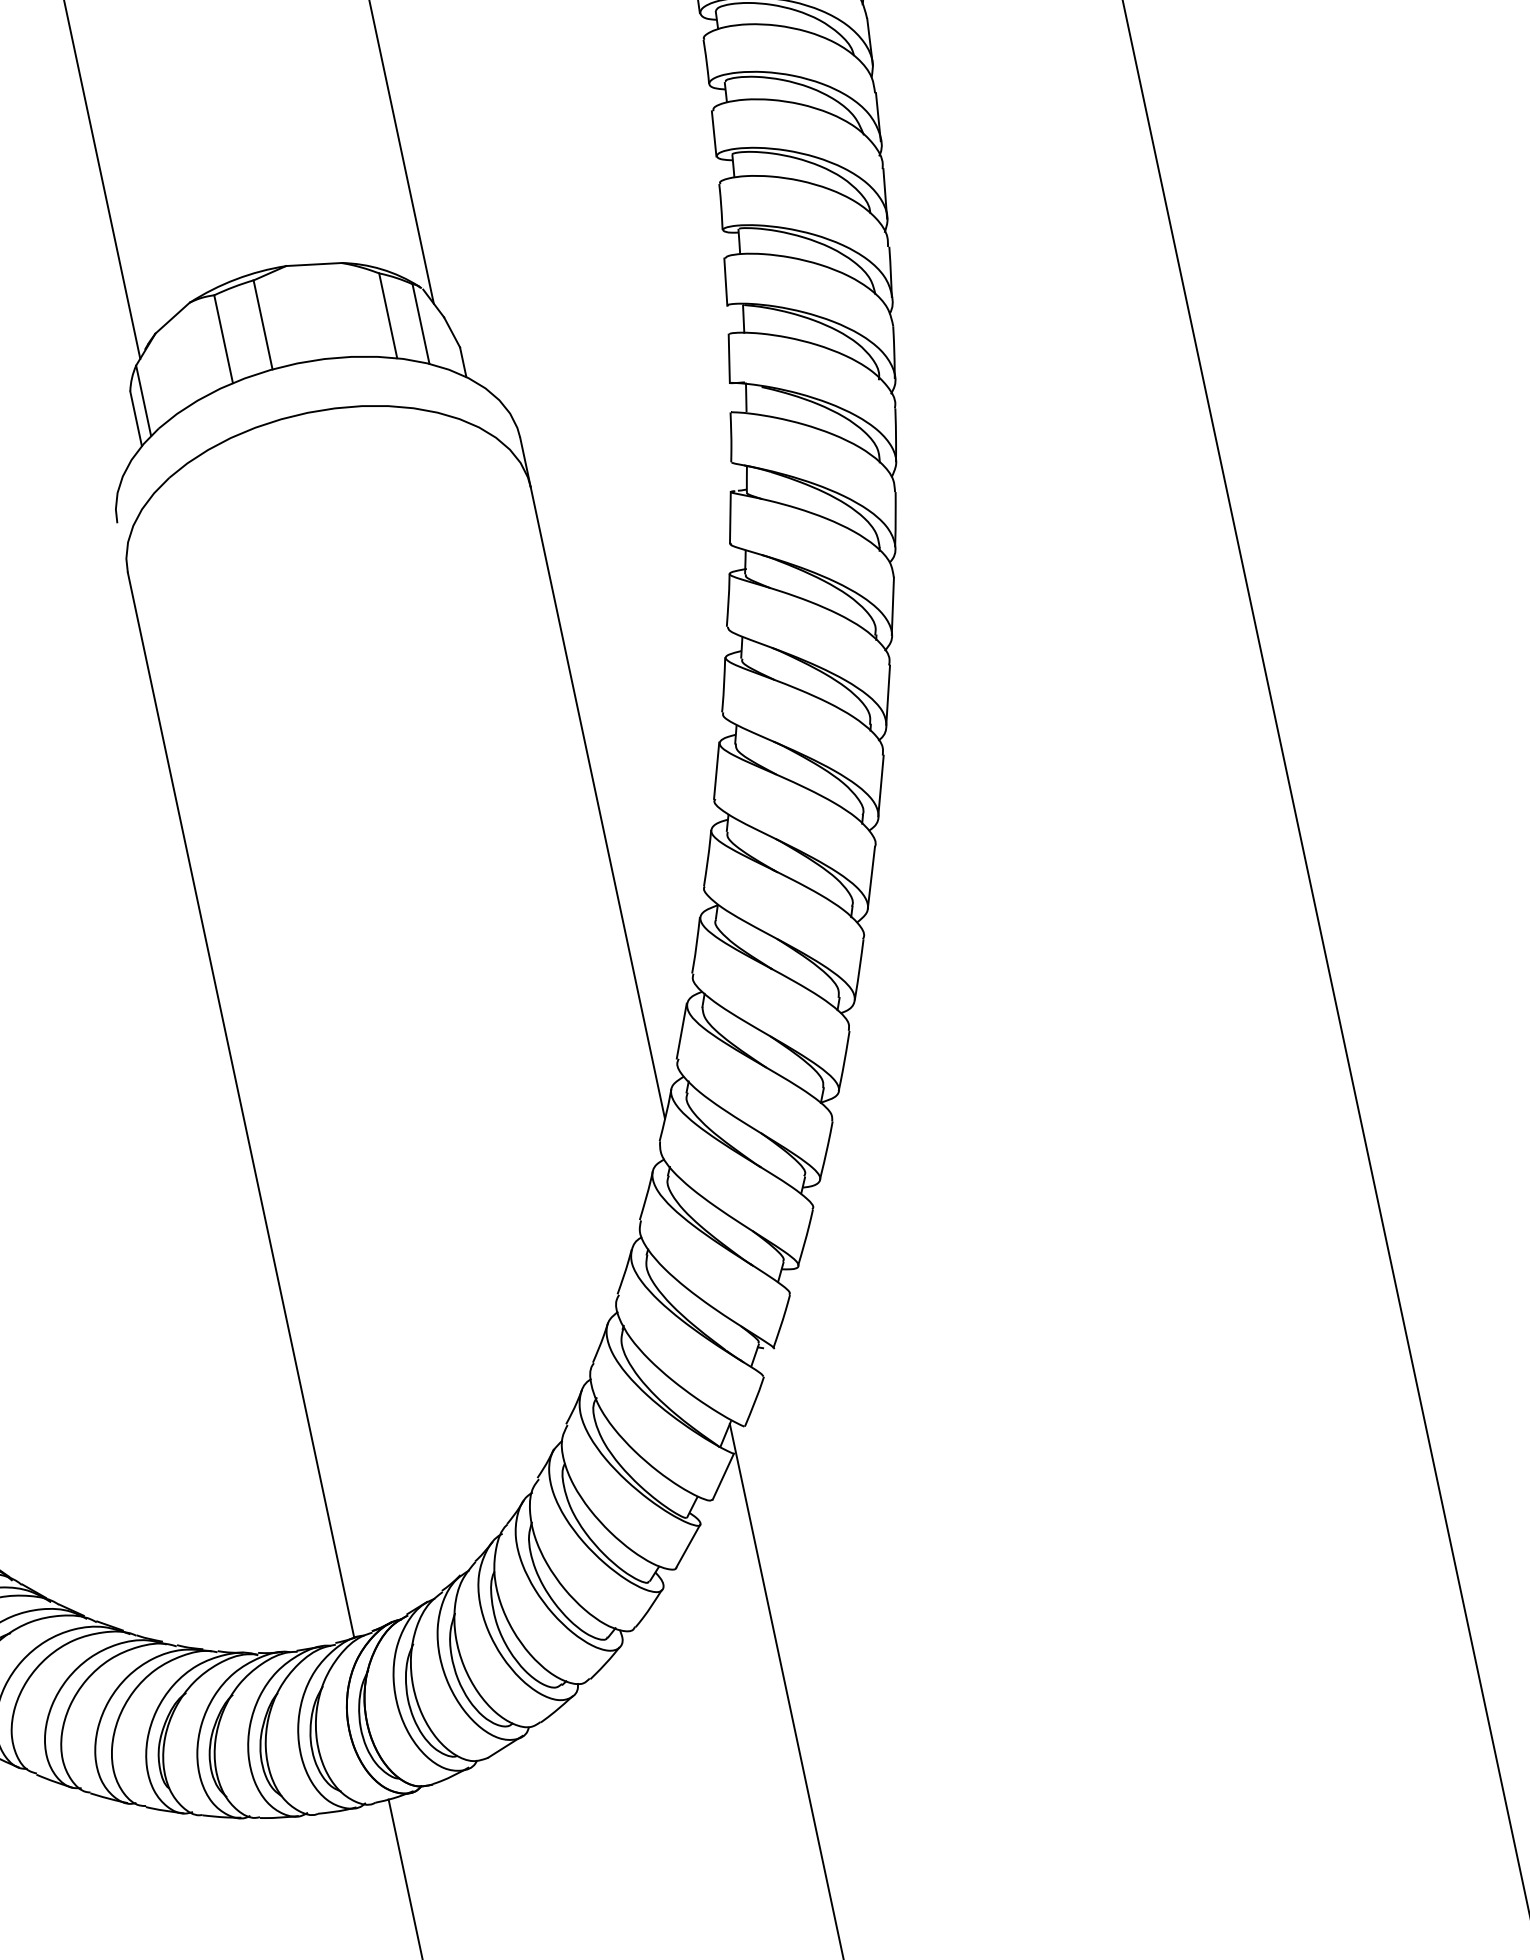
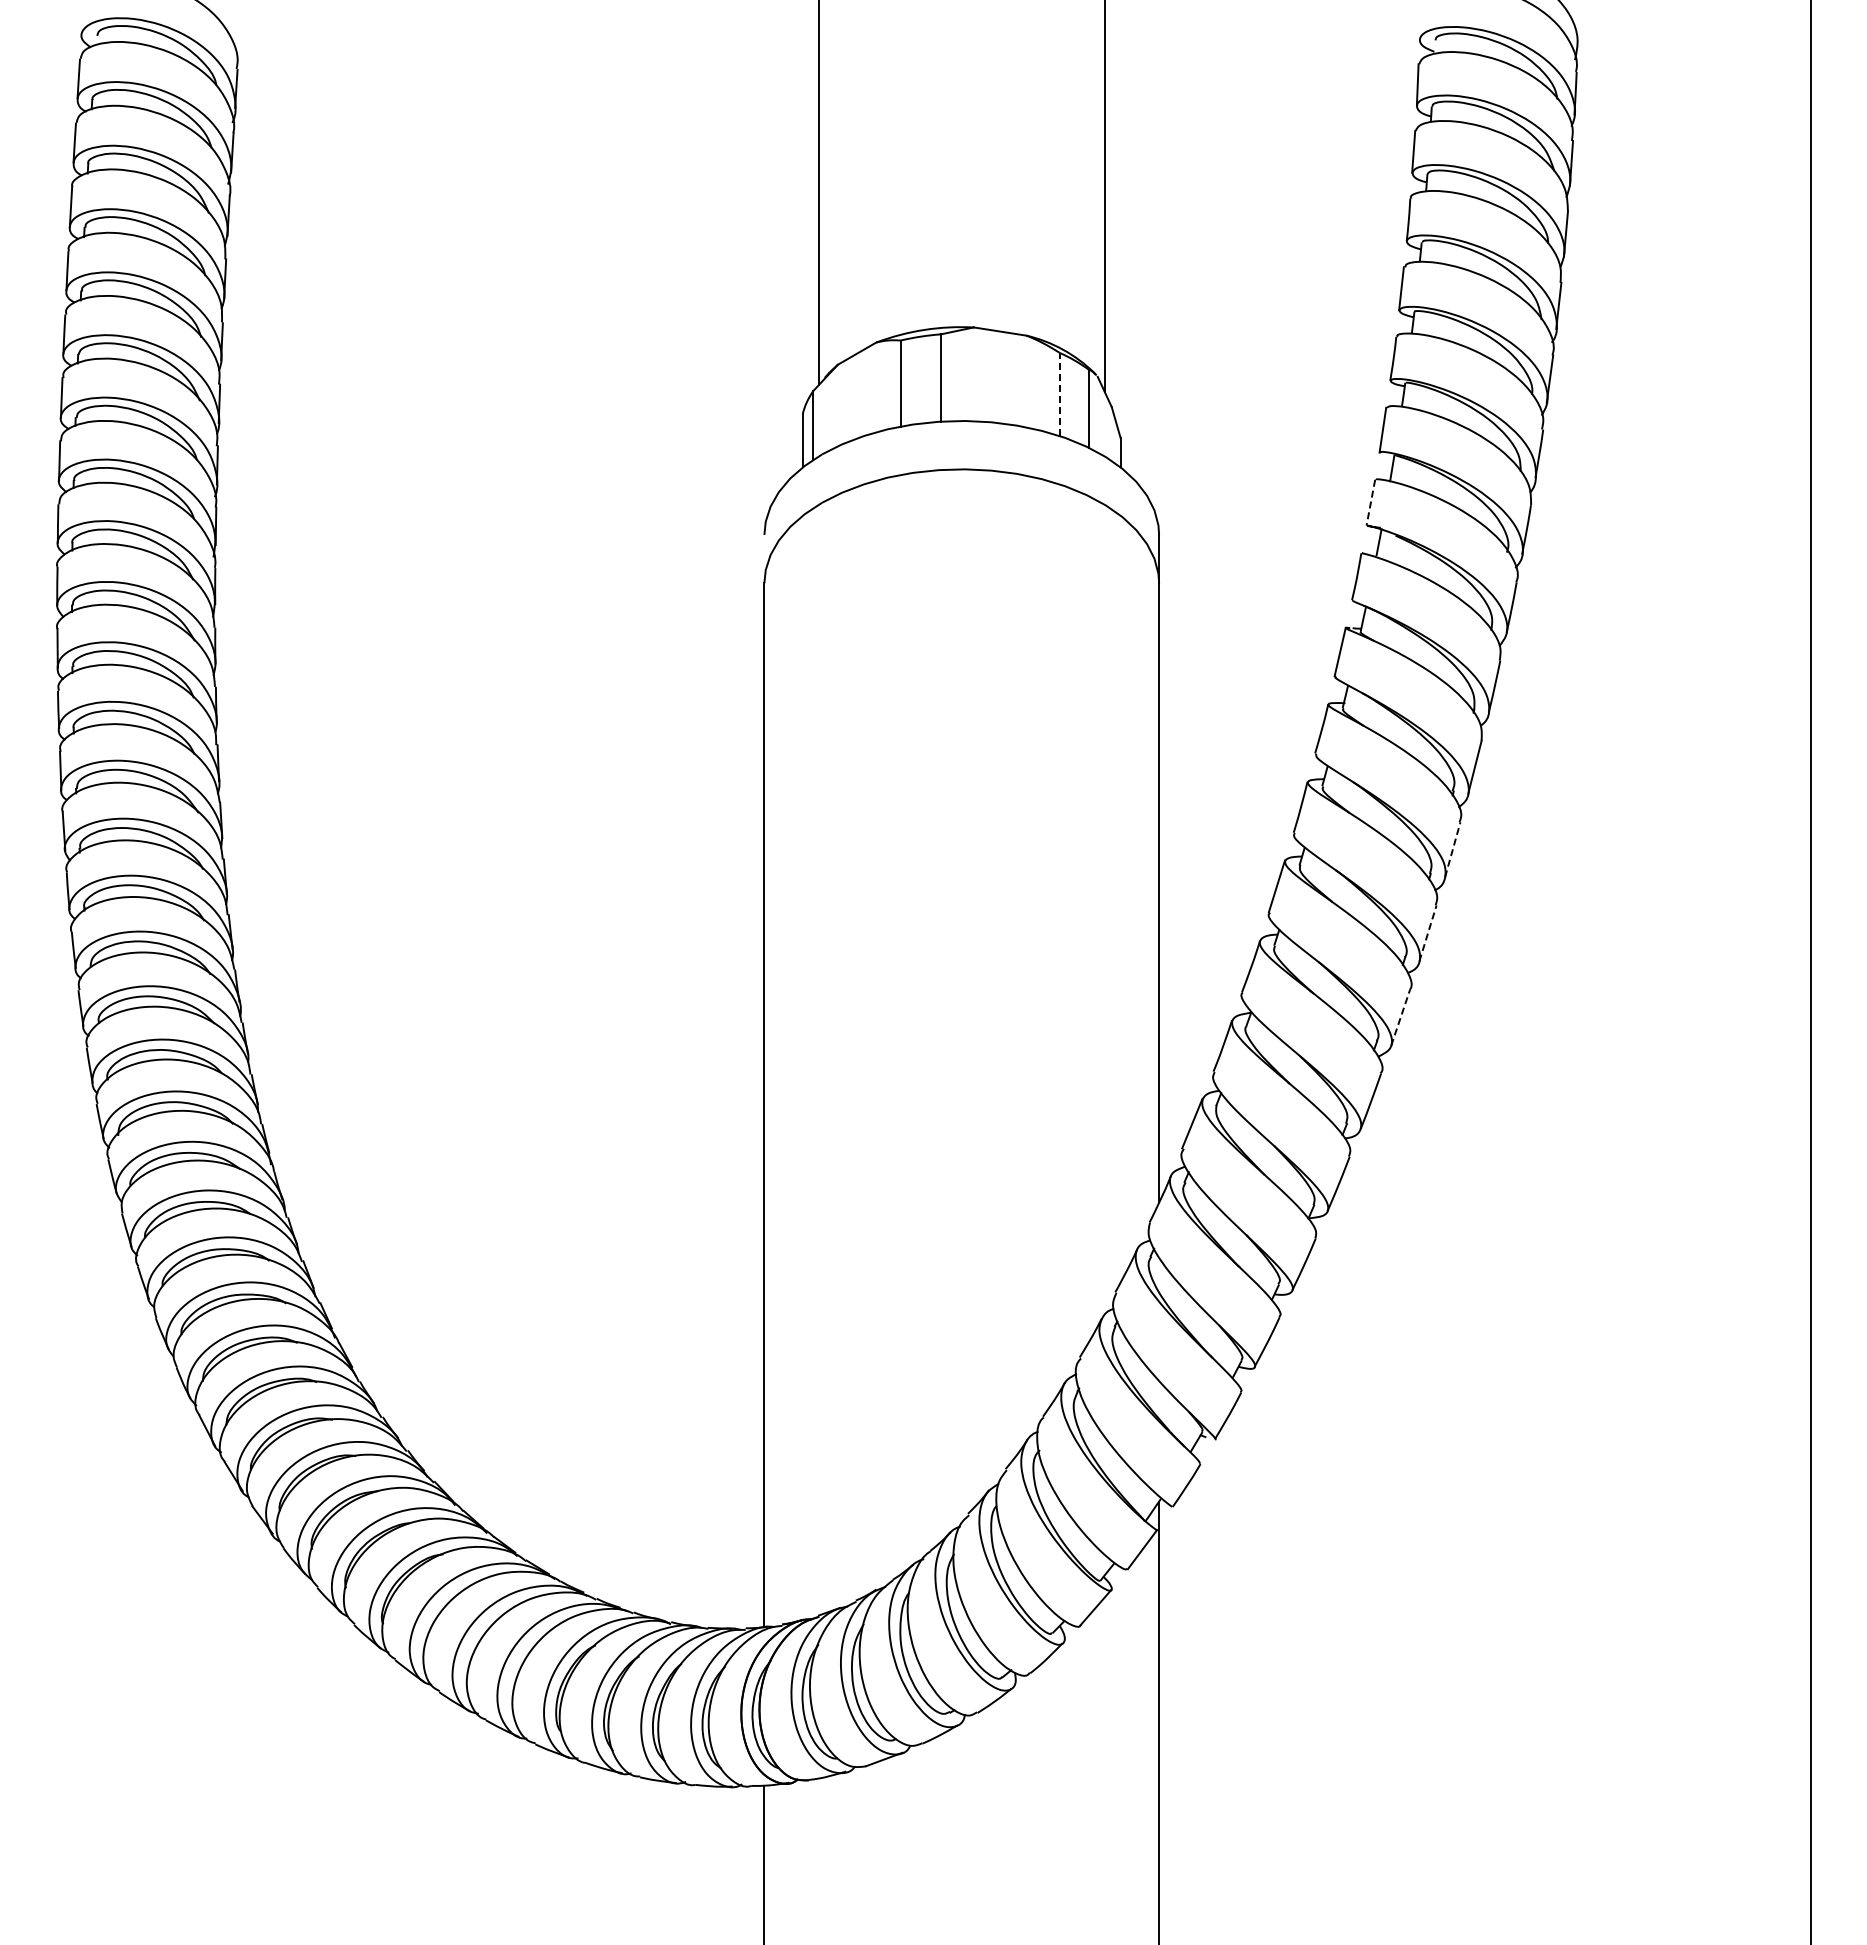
line: (388, 315) -> (1059, 394), solid -> dashed
line: (729, 359) -> (1370, 503), solid -> dashed
line: (887, 694) -> (1452, 849), solid -> dashed
line: (881, 785) -> (1428, 933), solid -> dashed
line: (871, 877) -> (1400, 1017), solid -> dashed

